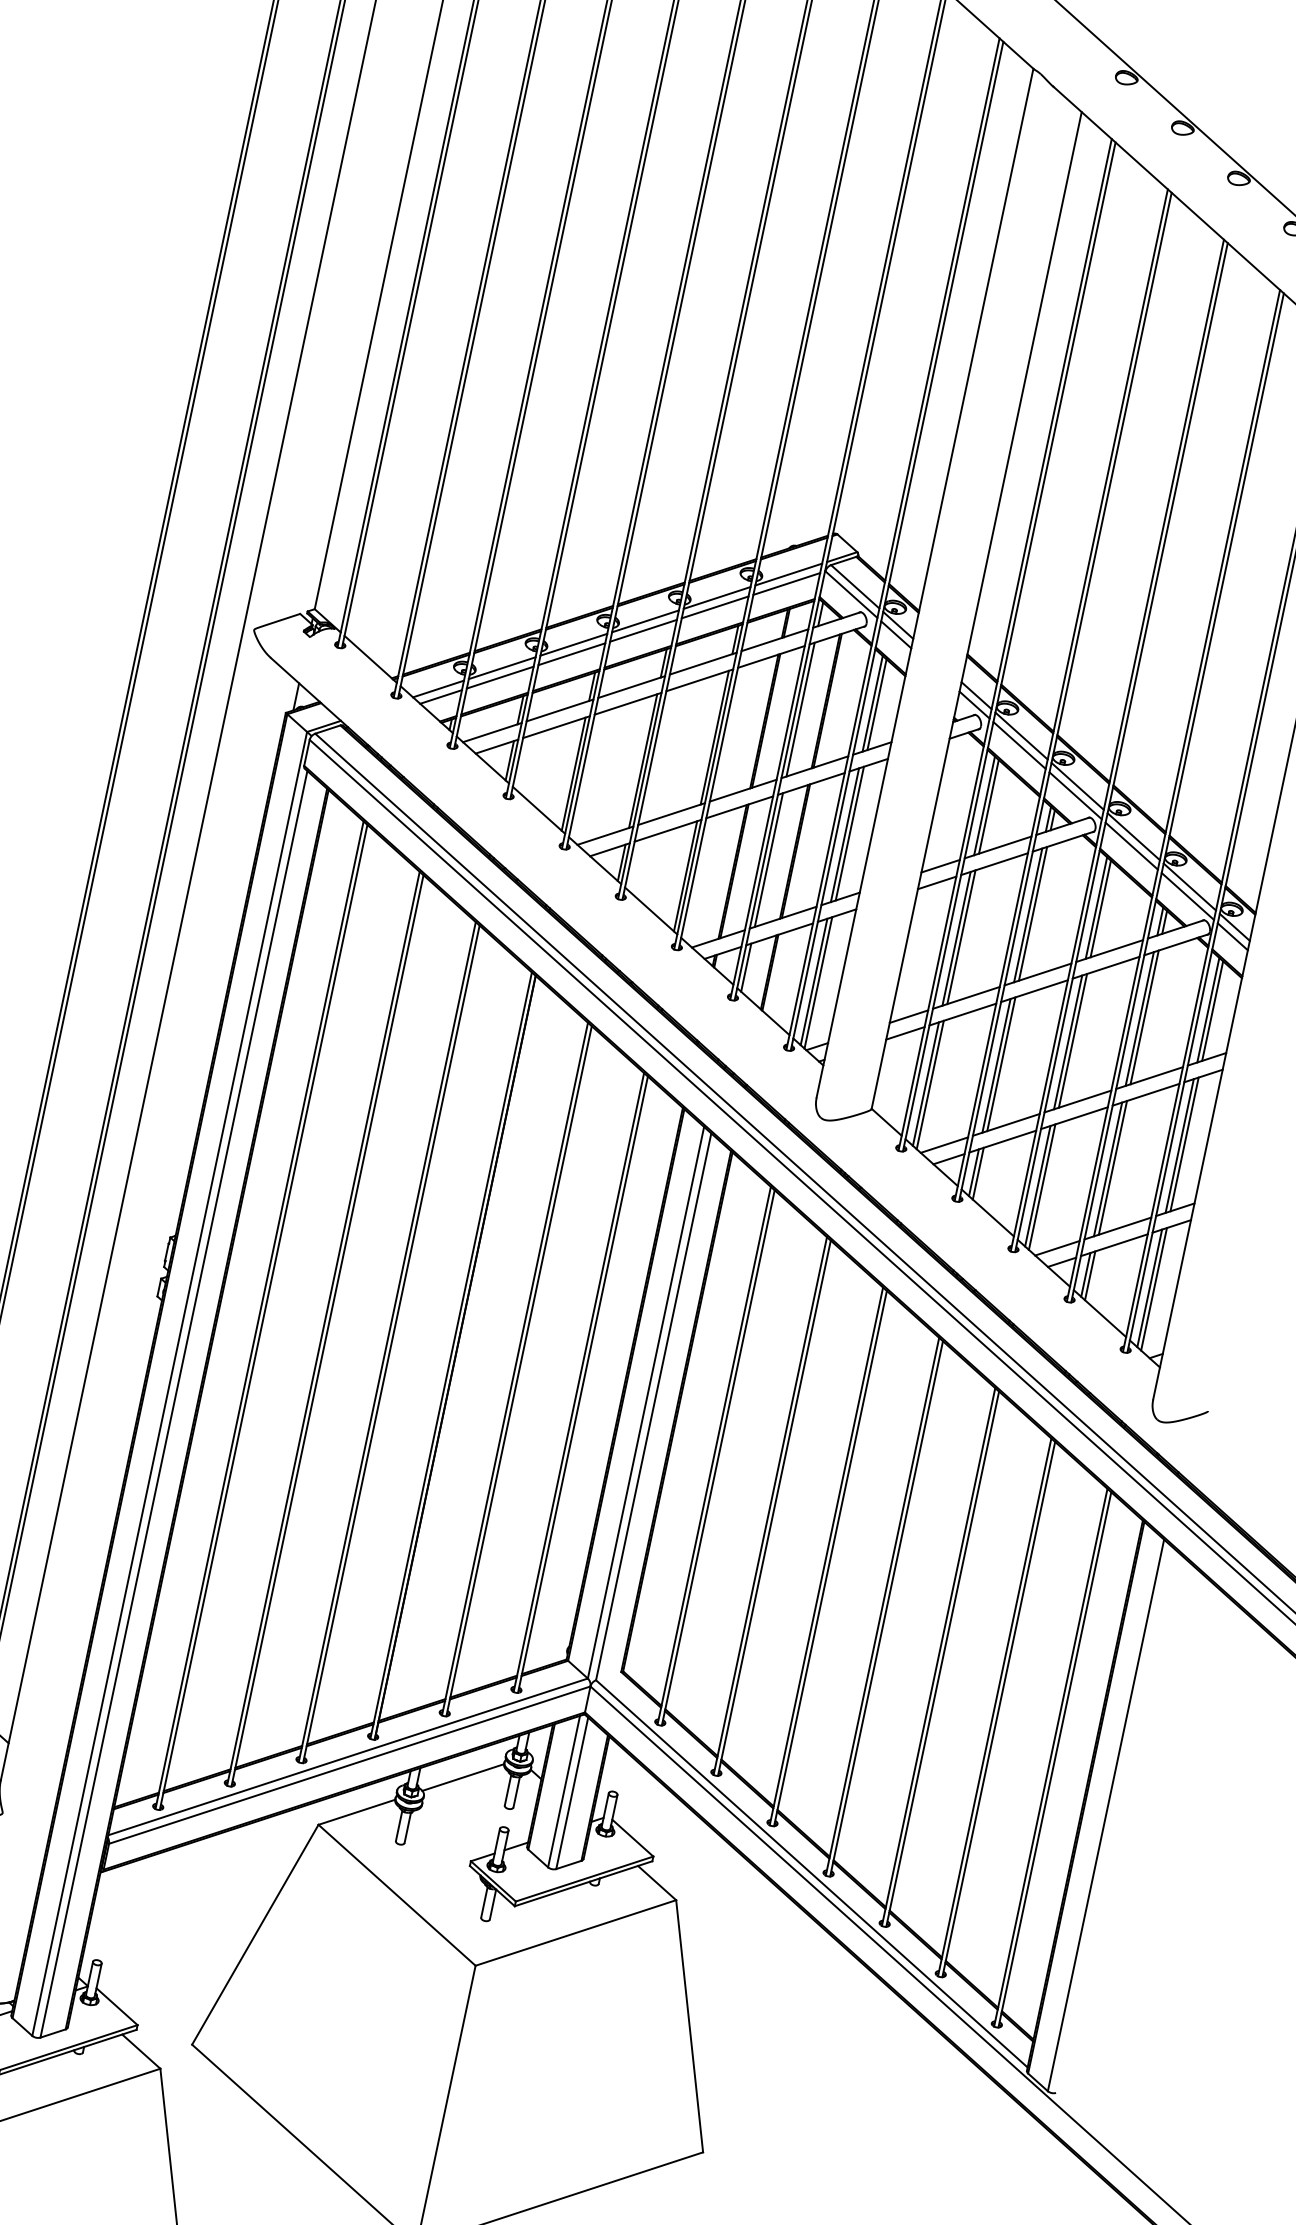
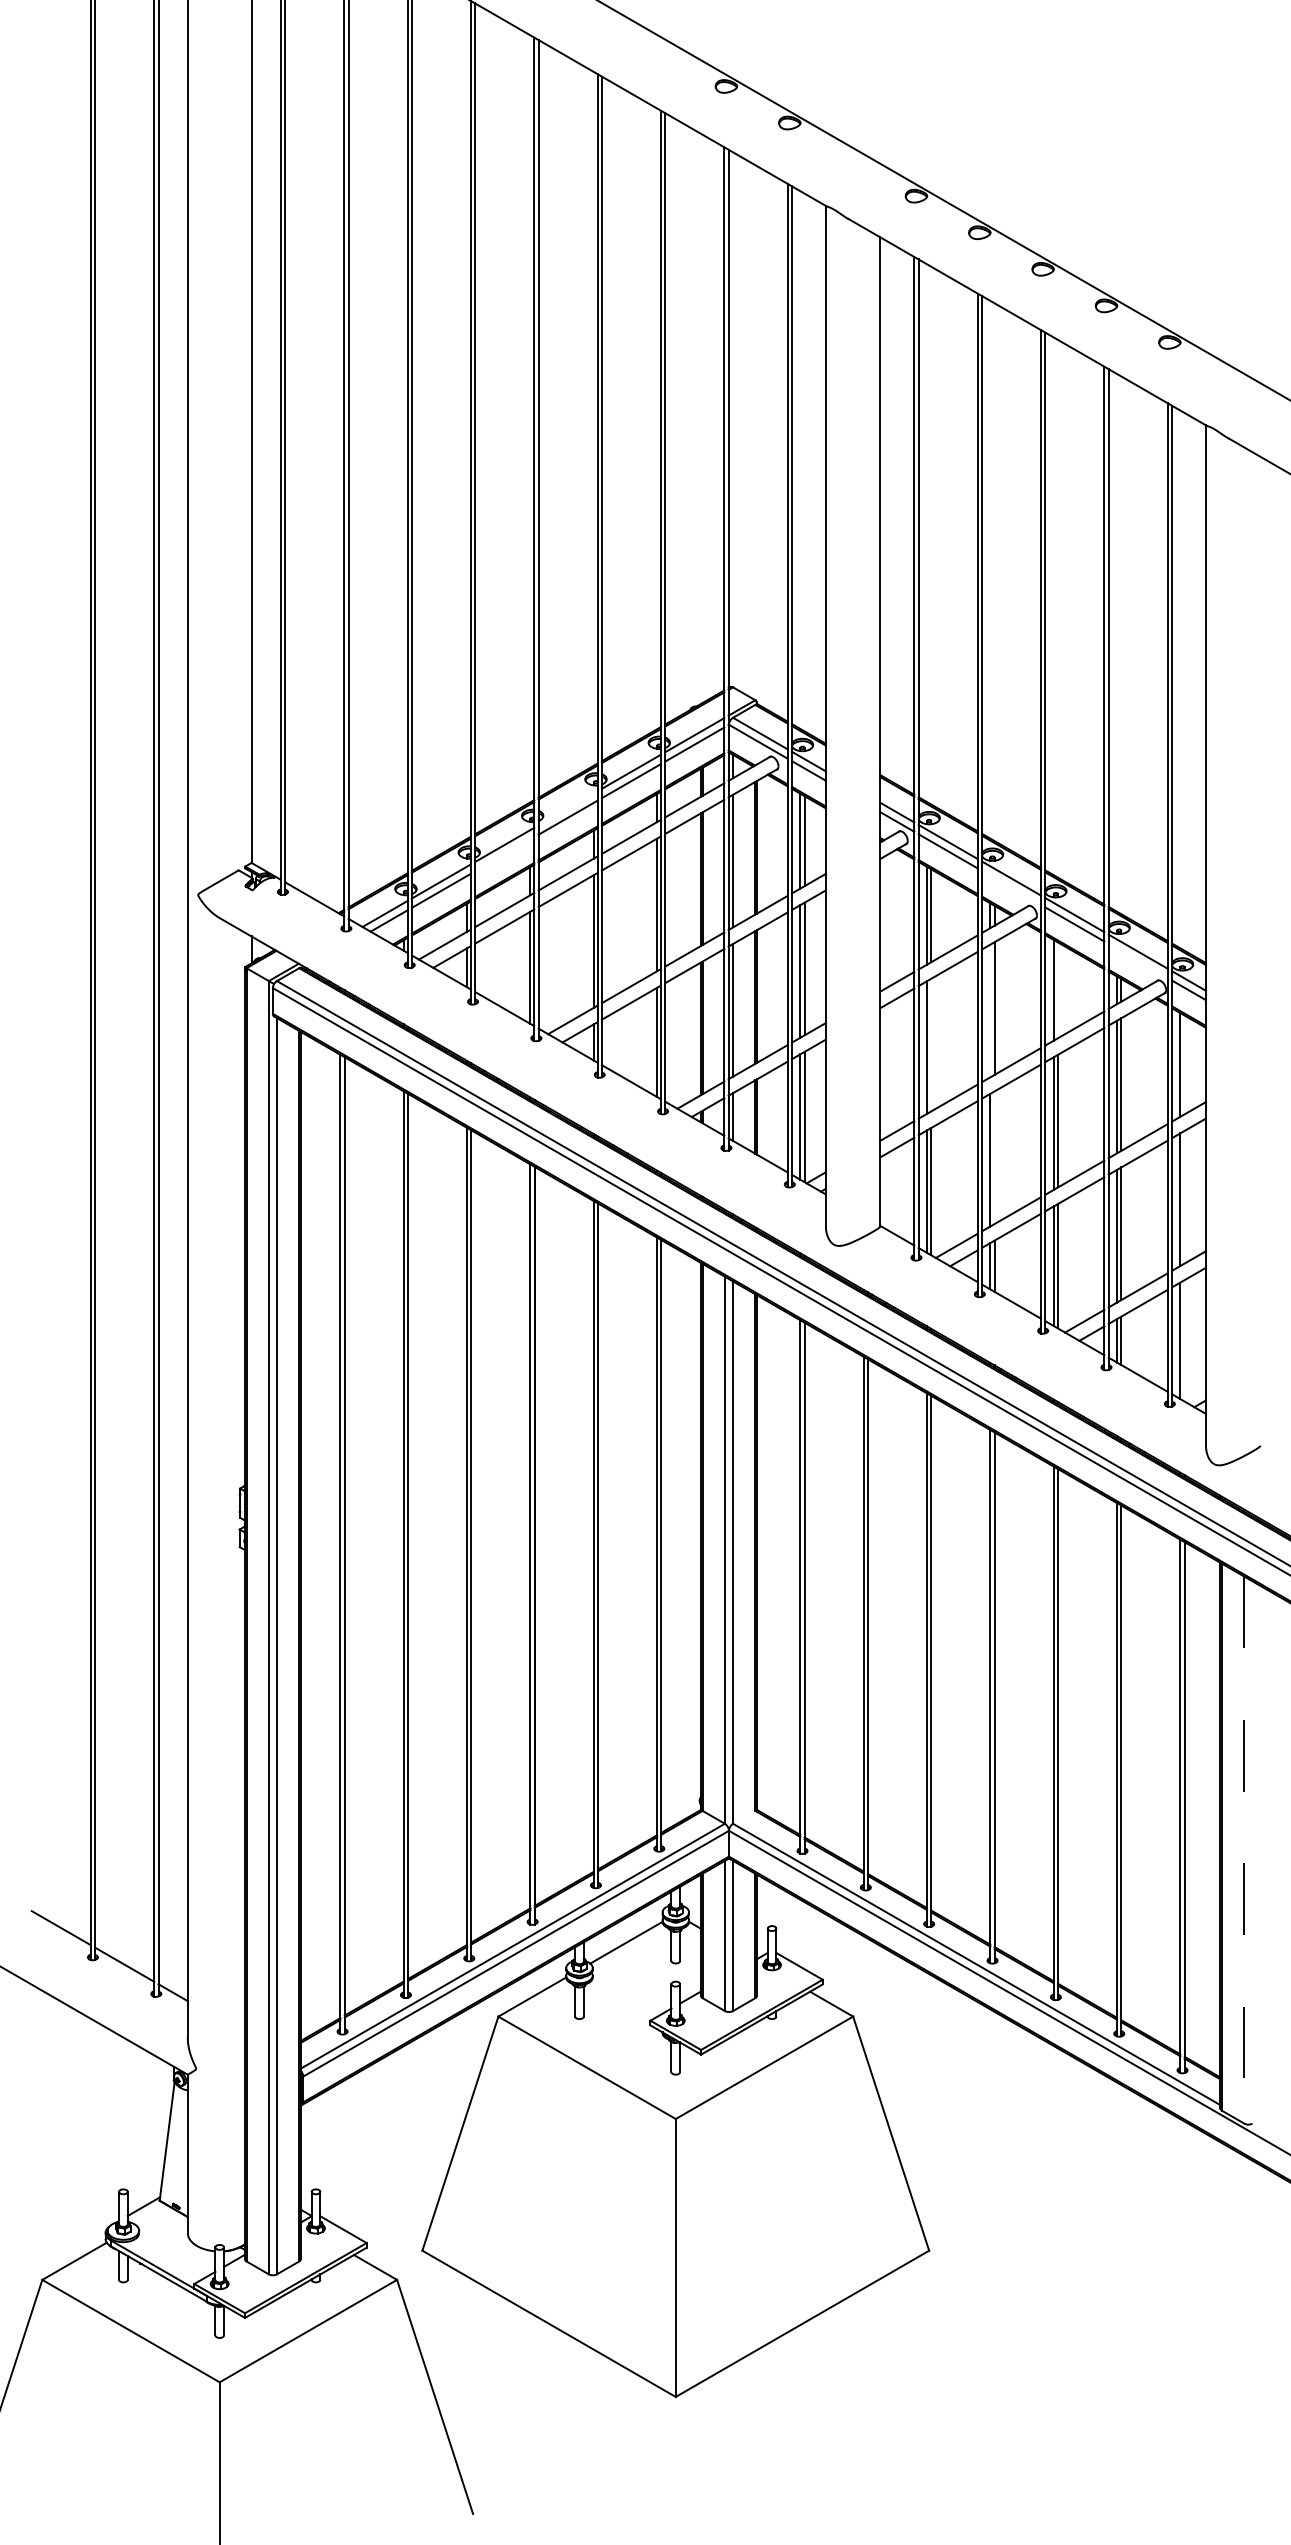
line: (644, 621) -> (567, 808), removed
line: (571, 654) -> (504, 854), removed
line: (1075, 795) -> (1011, 887), removed
line: (1187, 896) -> (1137, 961), removed
line: (1101, 909) -> (1058, 990), removed
line: (1028, 914) -> (990, 1010), removed
line: (961, 936) -> (931, 1044), removed
line: (1212, 1010) -> (1184, 1064), removed
line: (1001, 1064) -> (994, 1157), removed
line: (1184, 1143) -> (1184, 1196), removed
line: (1153, 1288) -> (1184, 1340), removed
line: (1106, 1815) -> (1244, 1850), solid -> dashed

